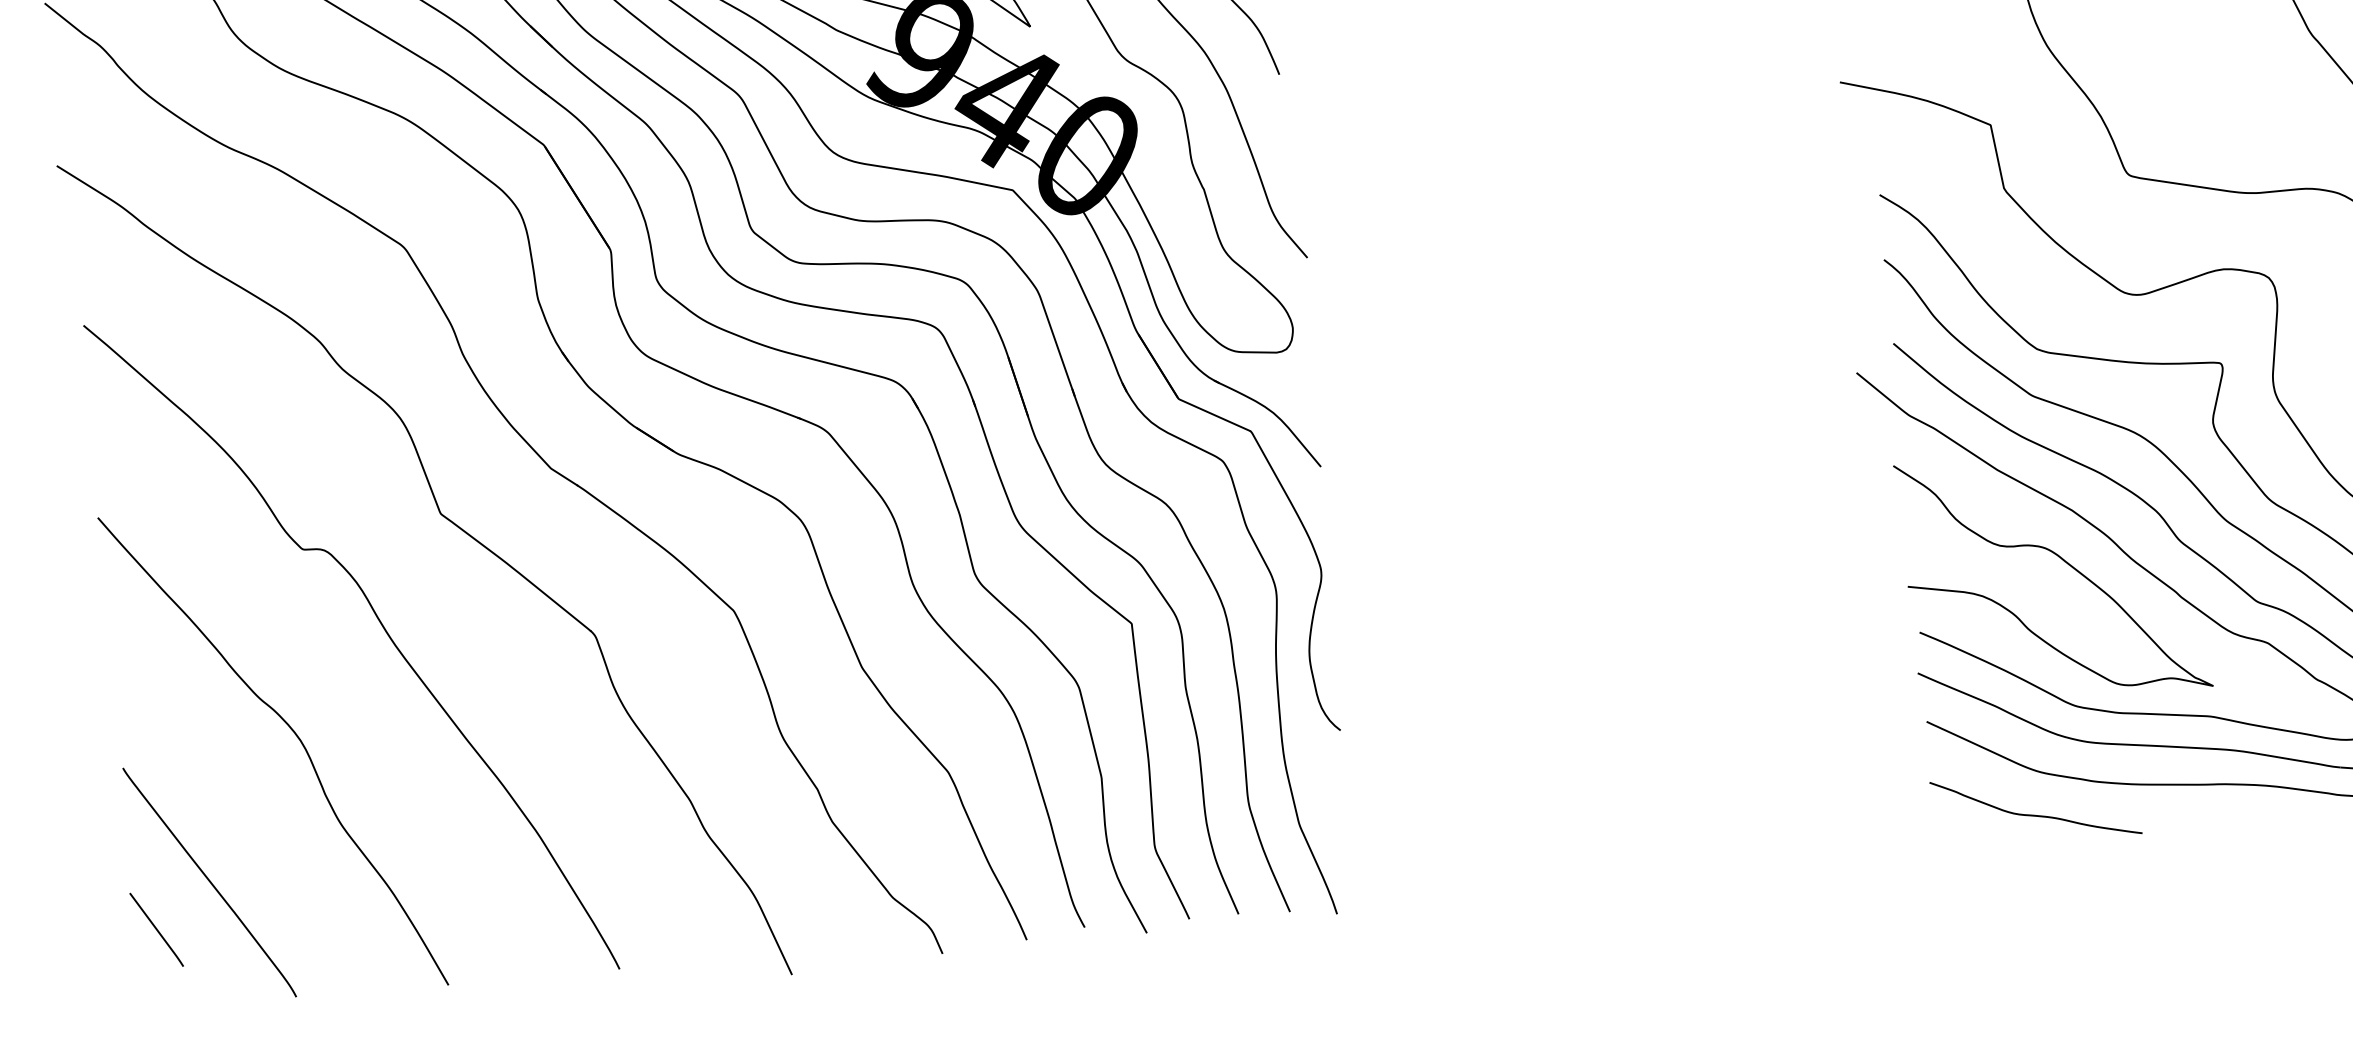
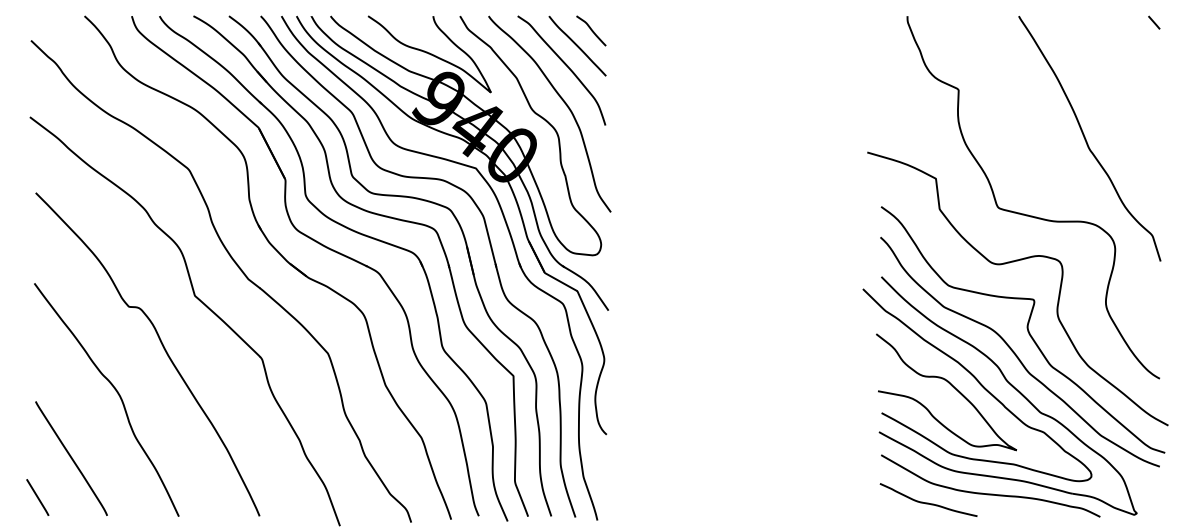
line: (156, 929) -> (37, 497), moved

